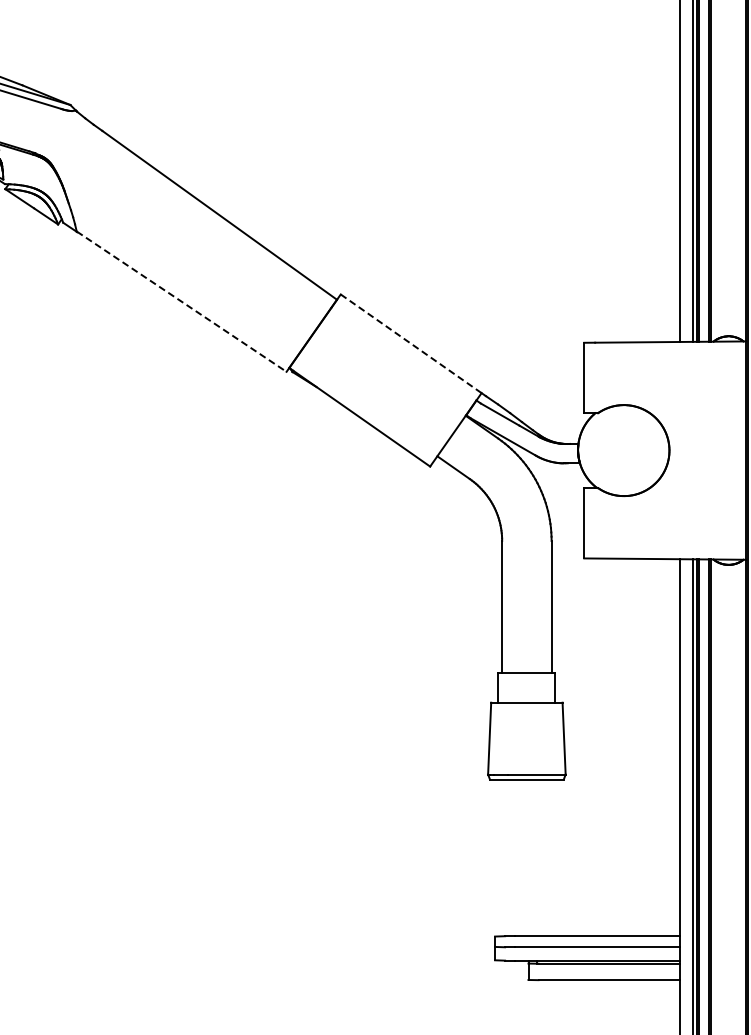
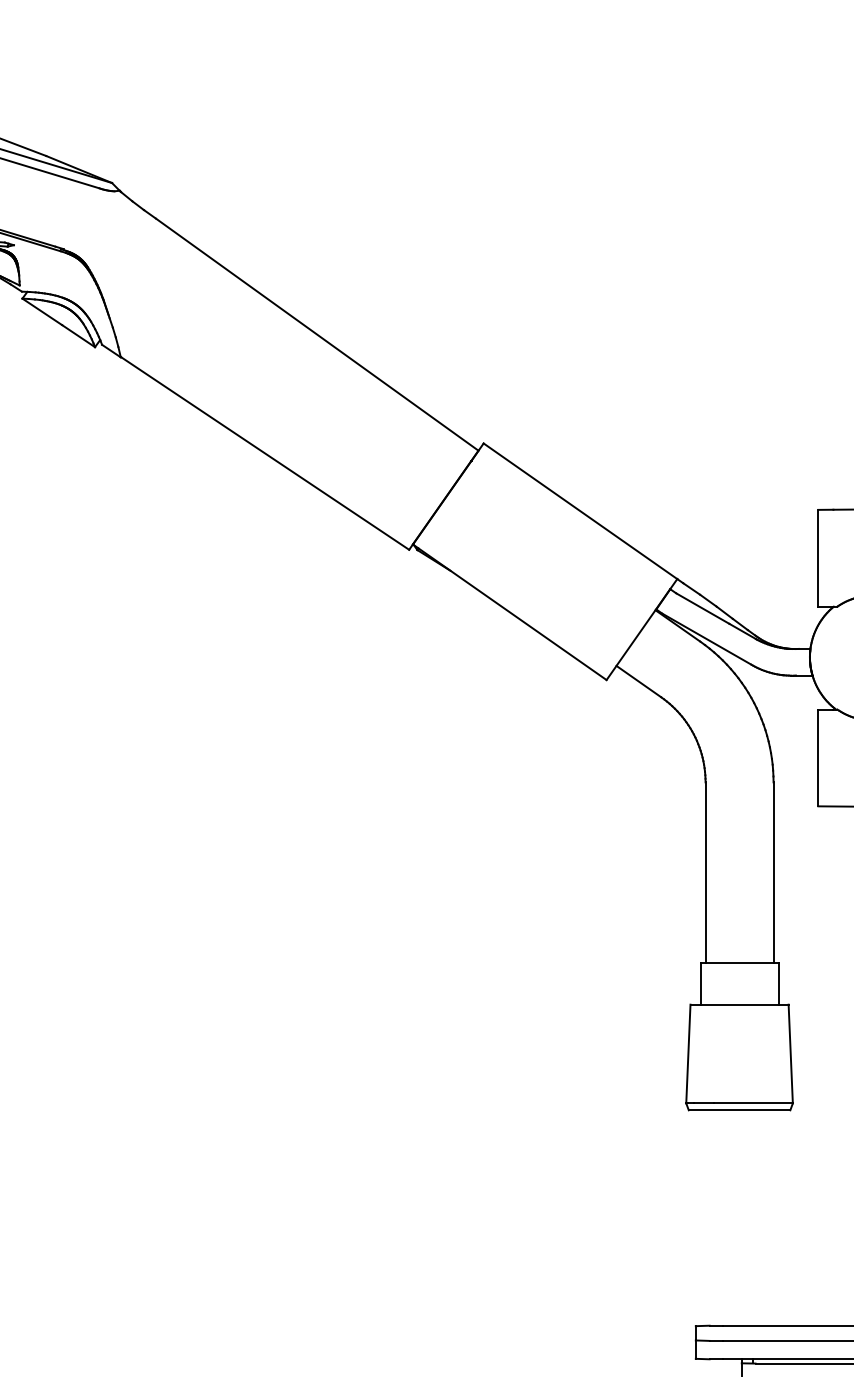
line: (182, 301) -> (266, 453), dashed -> solid
line: (411, 343) -> (580, 510), dashed -> solid

